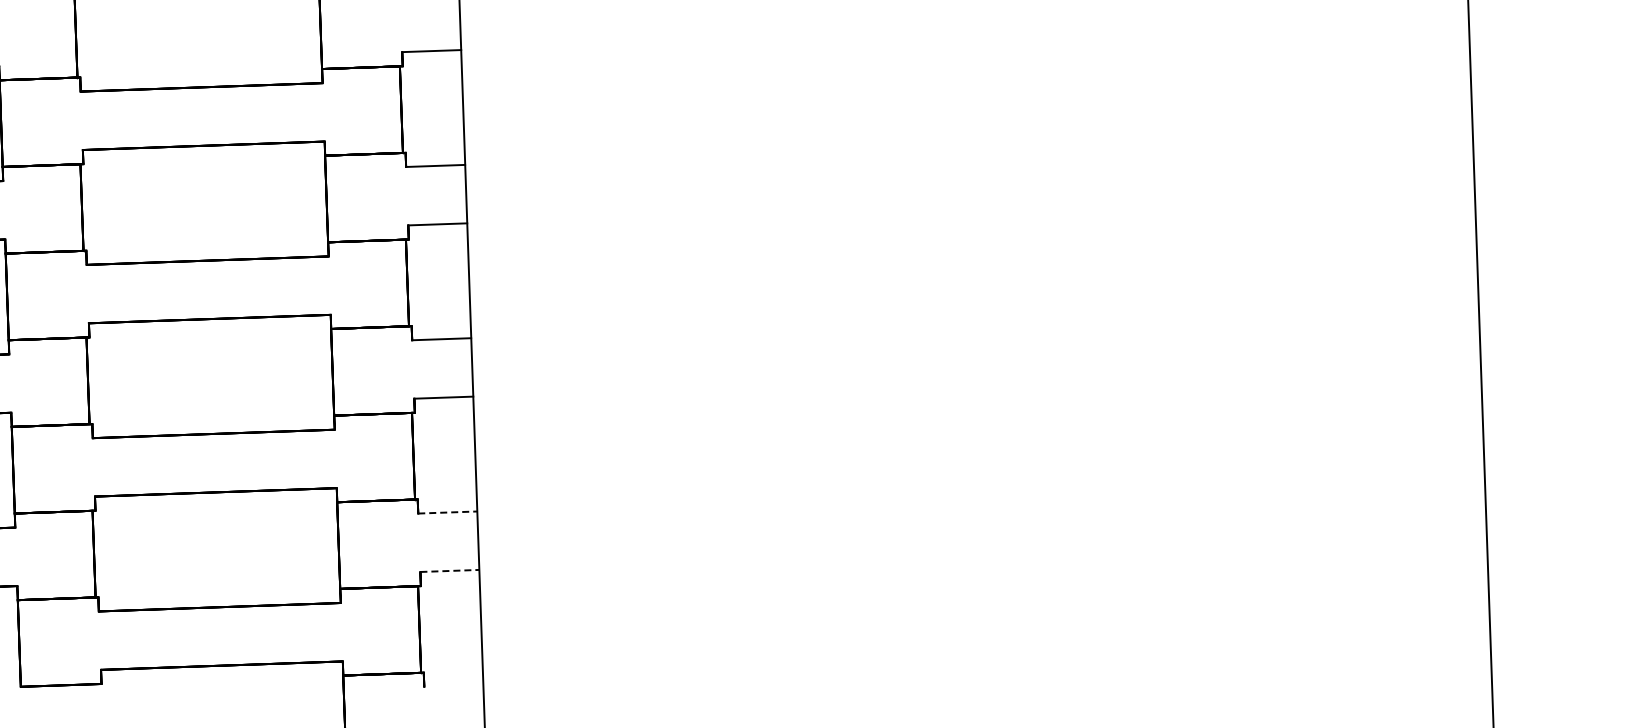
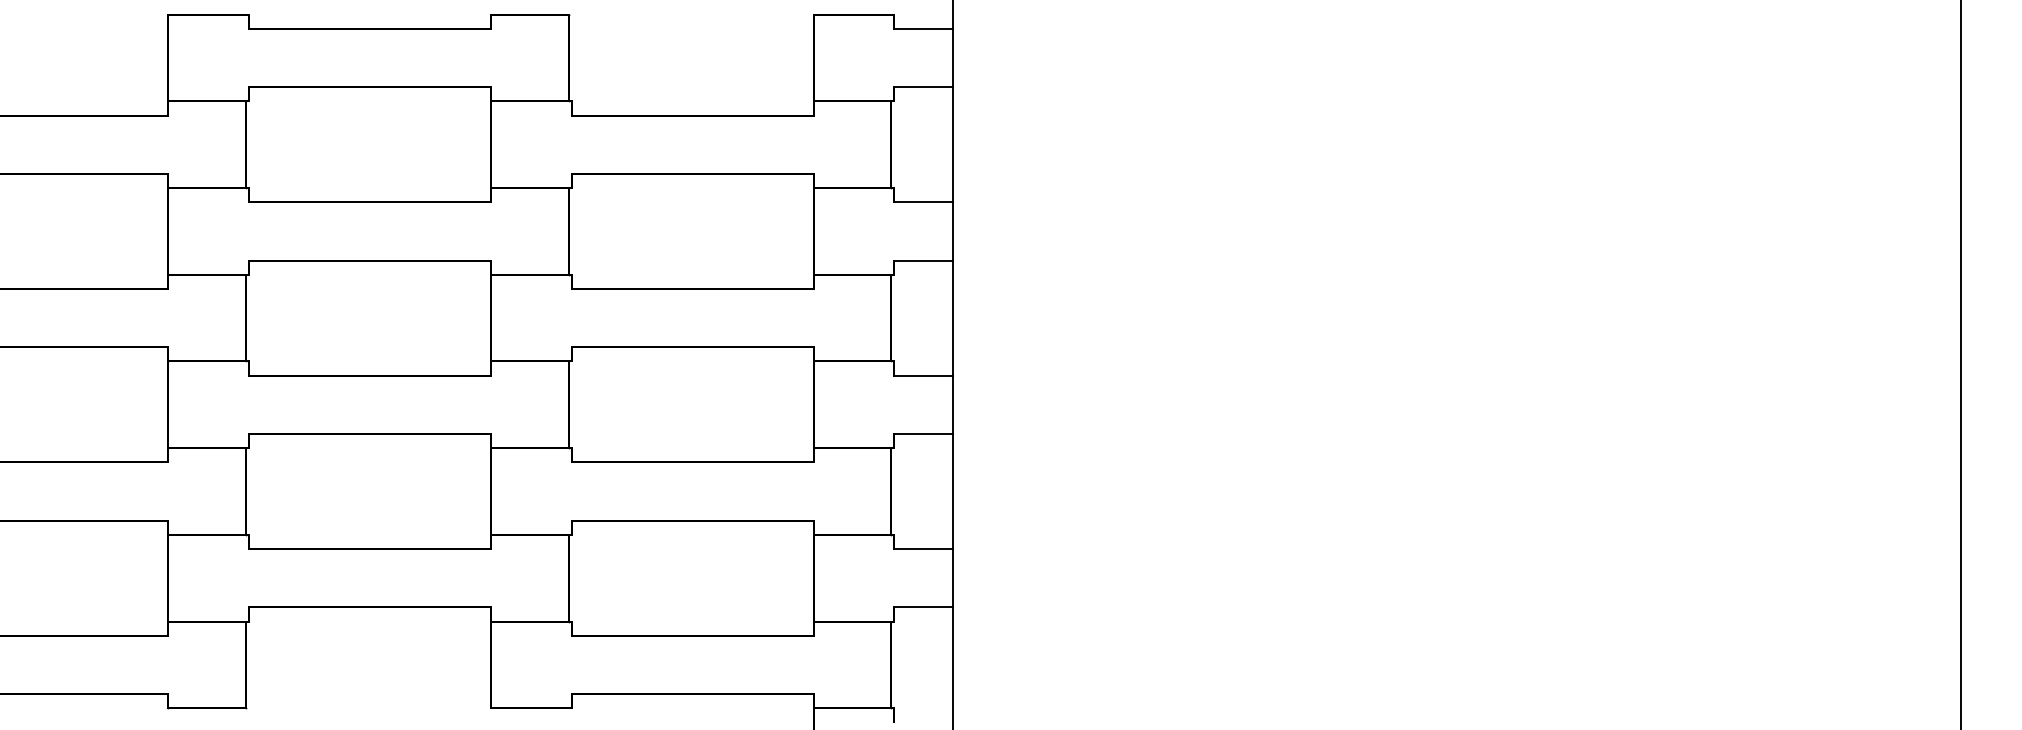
line: (447, 512) -> (923, 548), dashed -> solid
line: (450, 570) -> (924, 607), dashed -> solid

